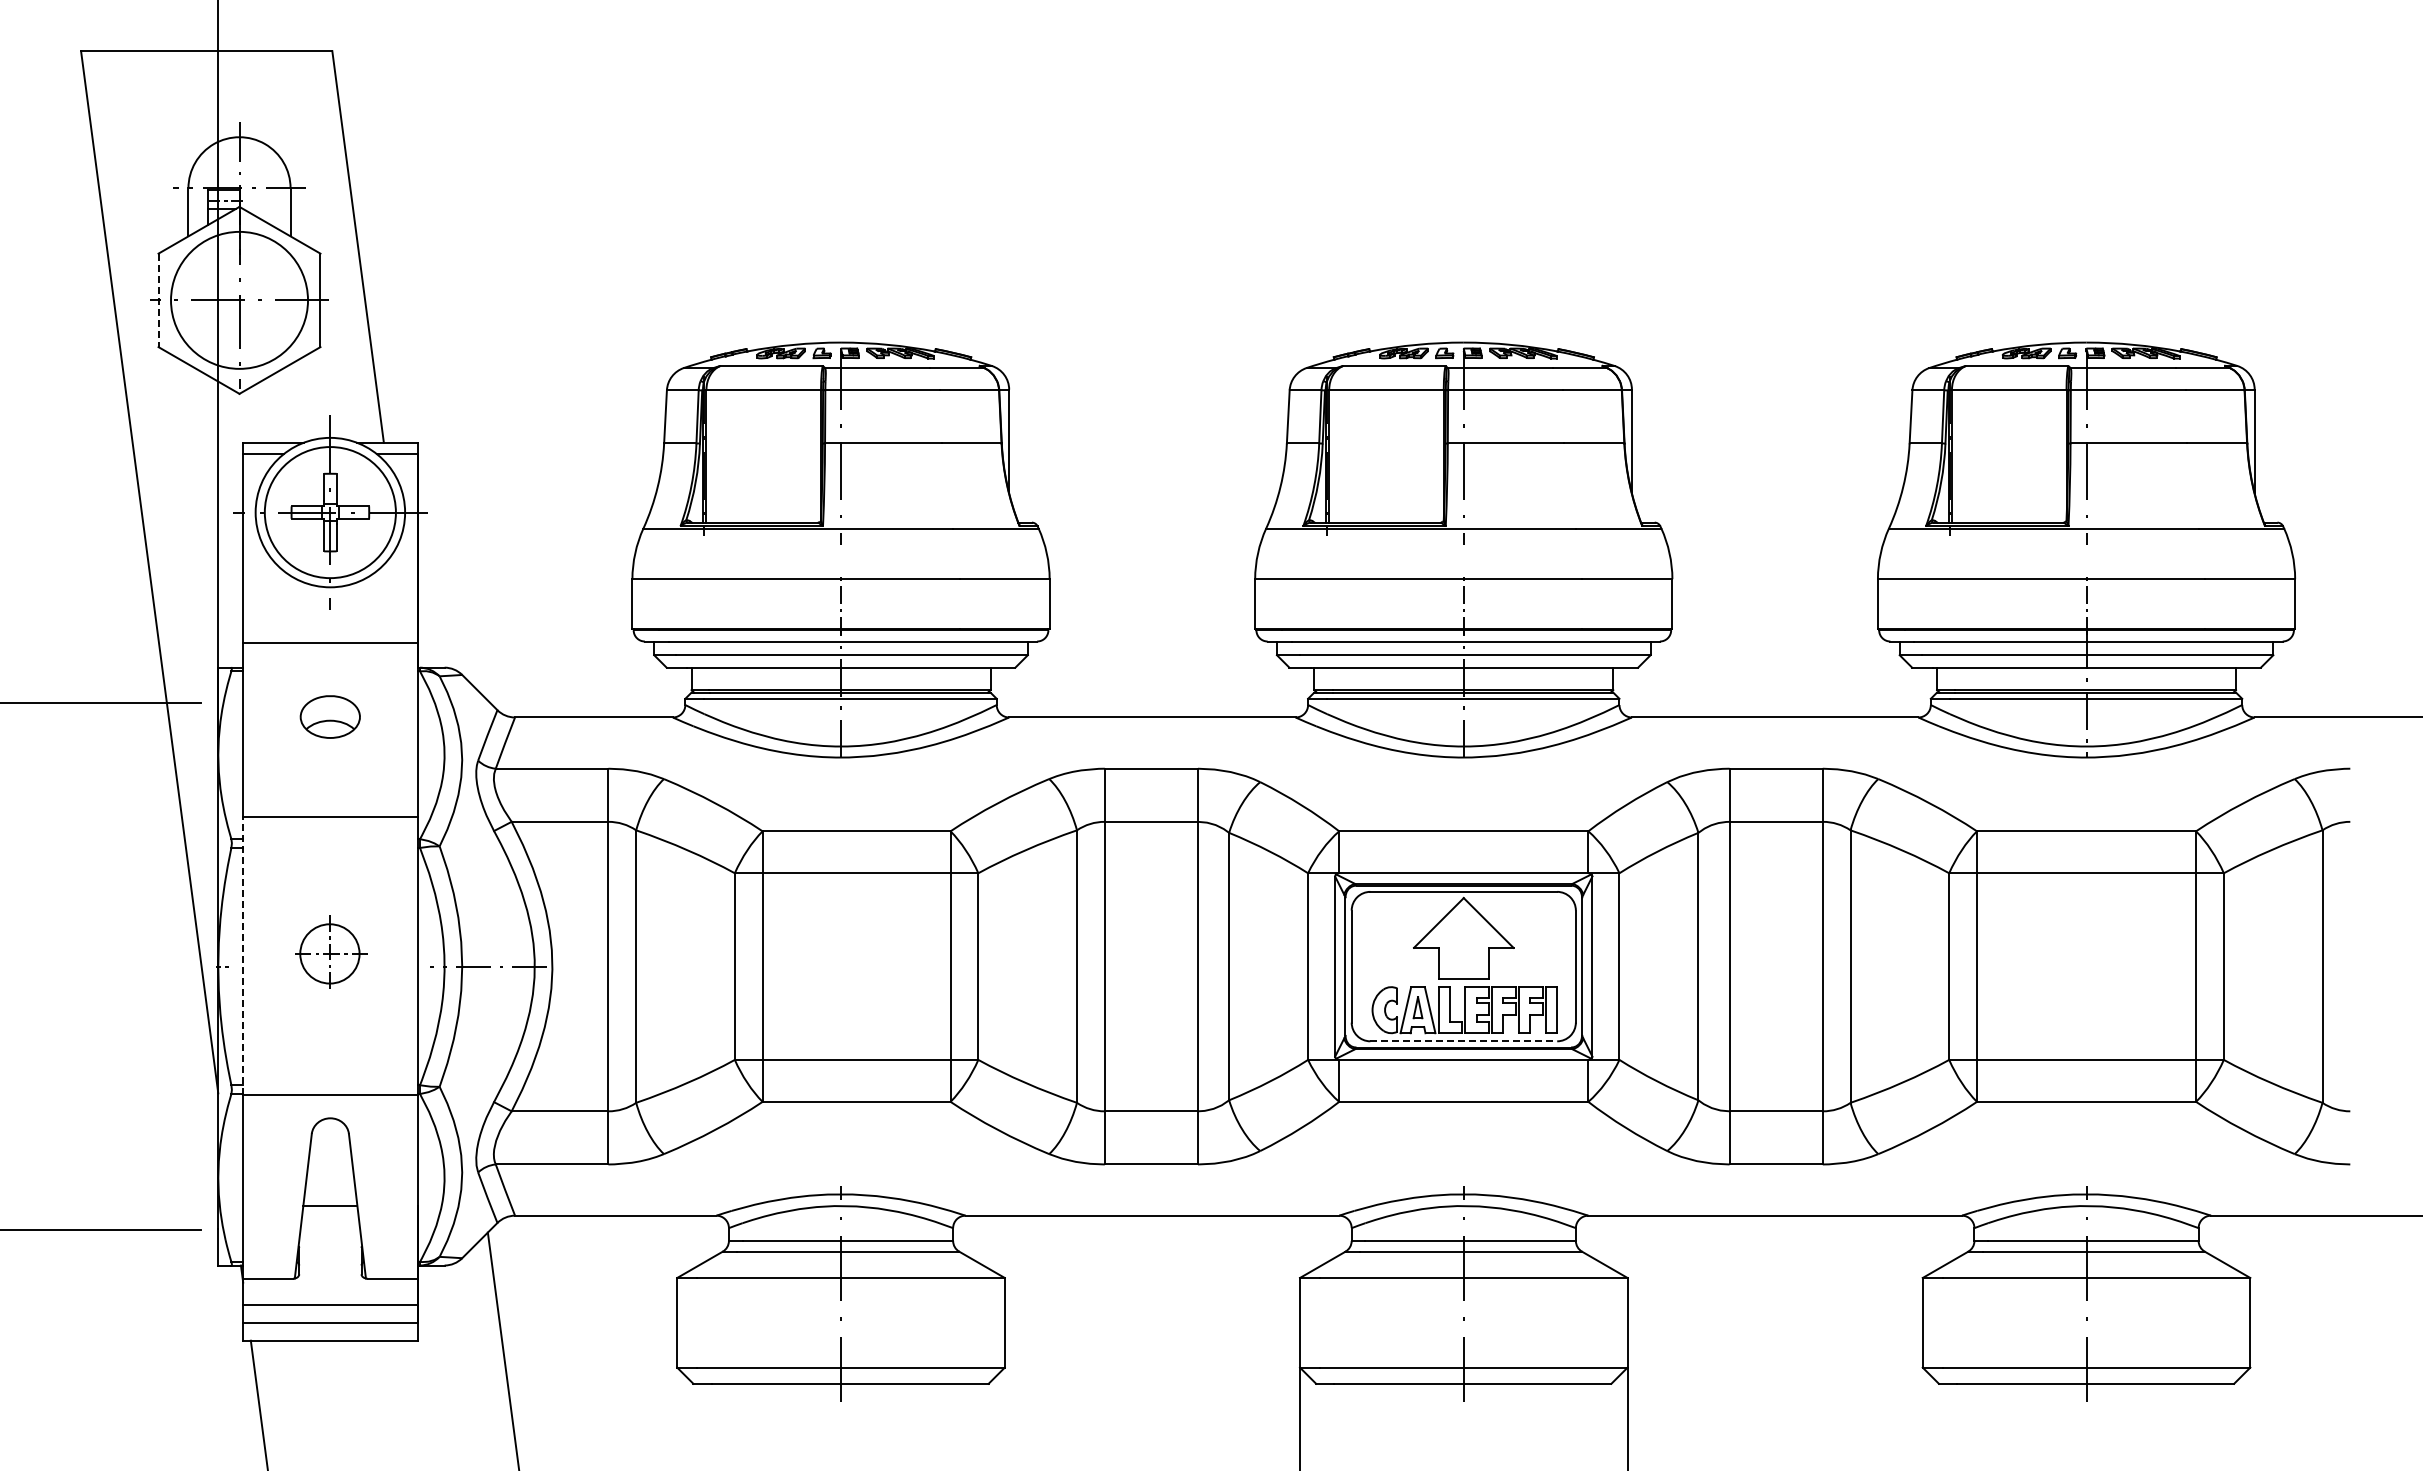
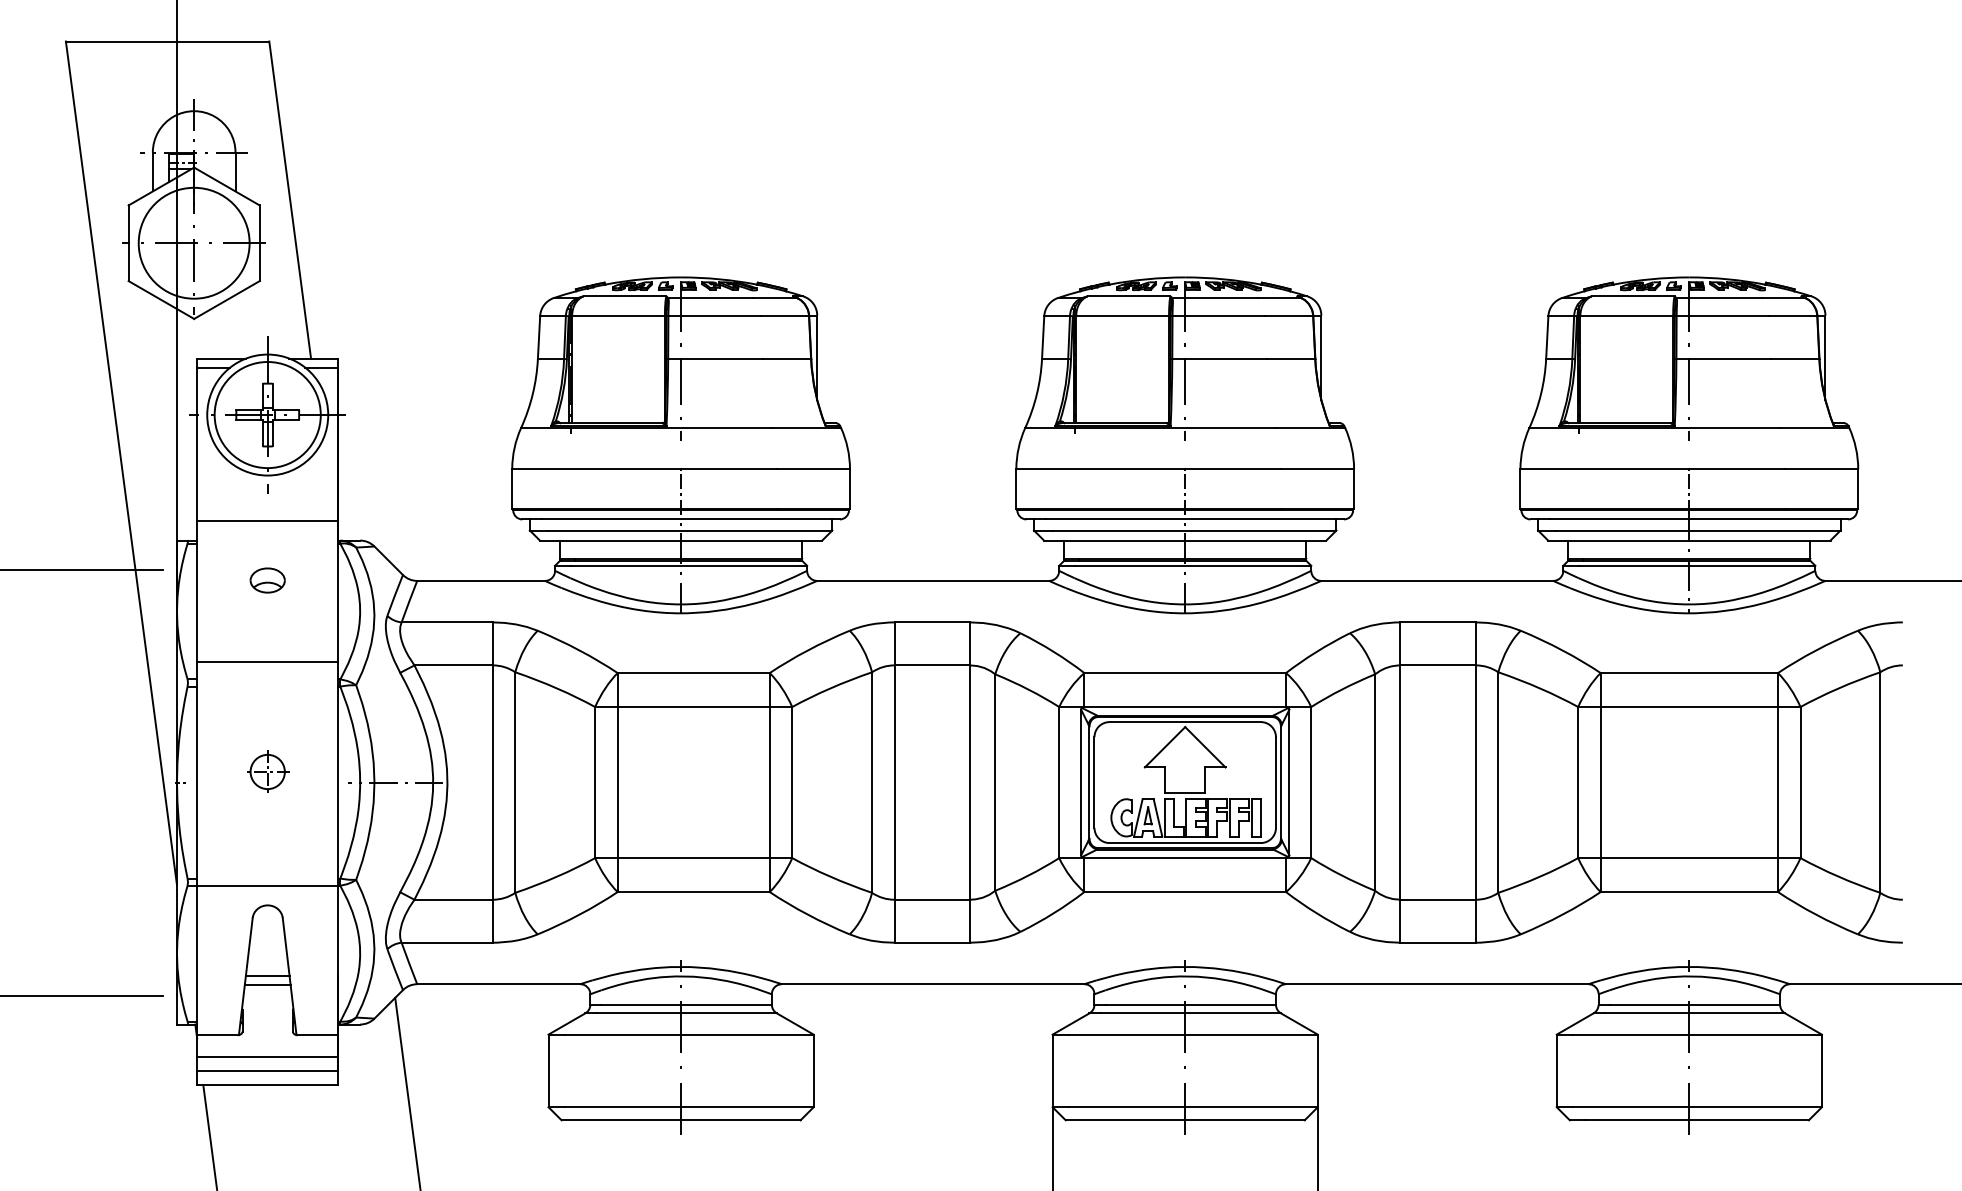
line: (158, 300) -> (128, 243), dashed -> solid
part: (330, 716) -> (267, 580), size x0.71
part: (331, 952) -> (268, 771), size x0.71
line: (243, 956) -> (197, 774), dashed -> solid
line: (1464, 1041) -> (1185, 843), dashed -> solid
line: (330, 1217) -> (267, 985), added

